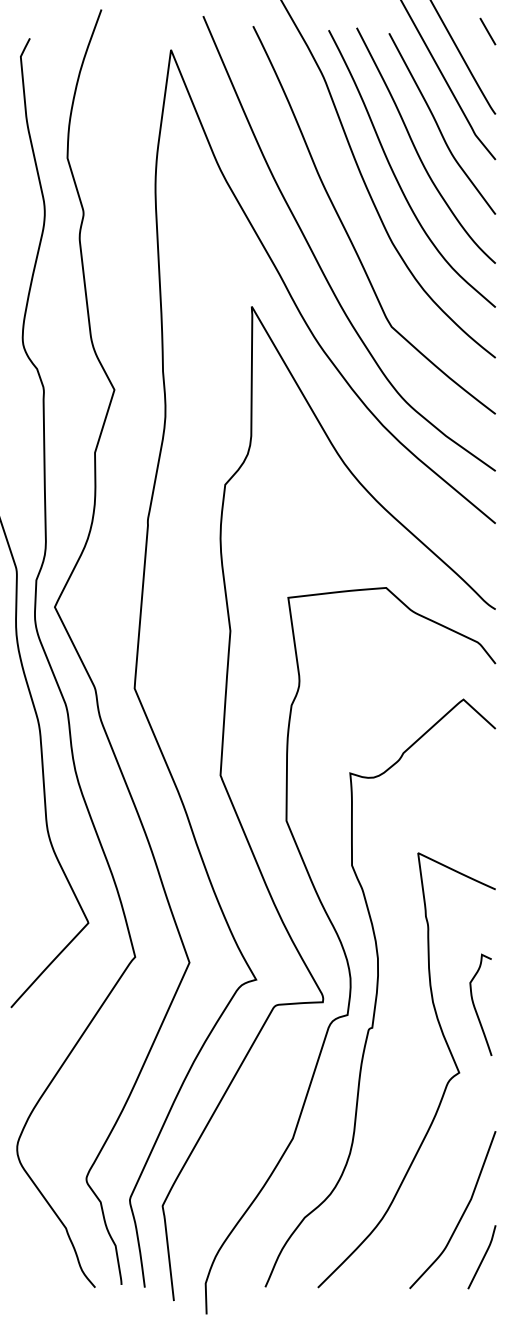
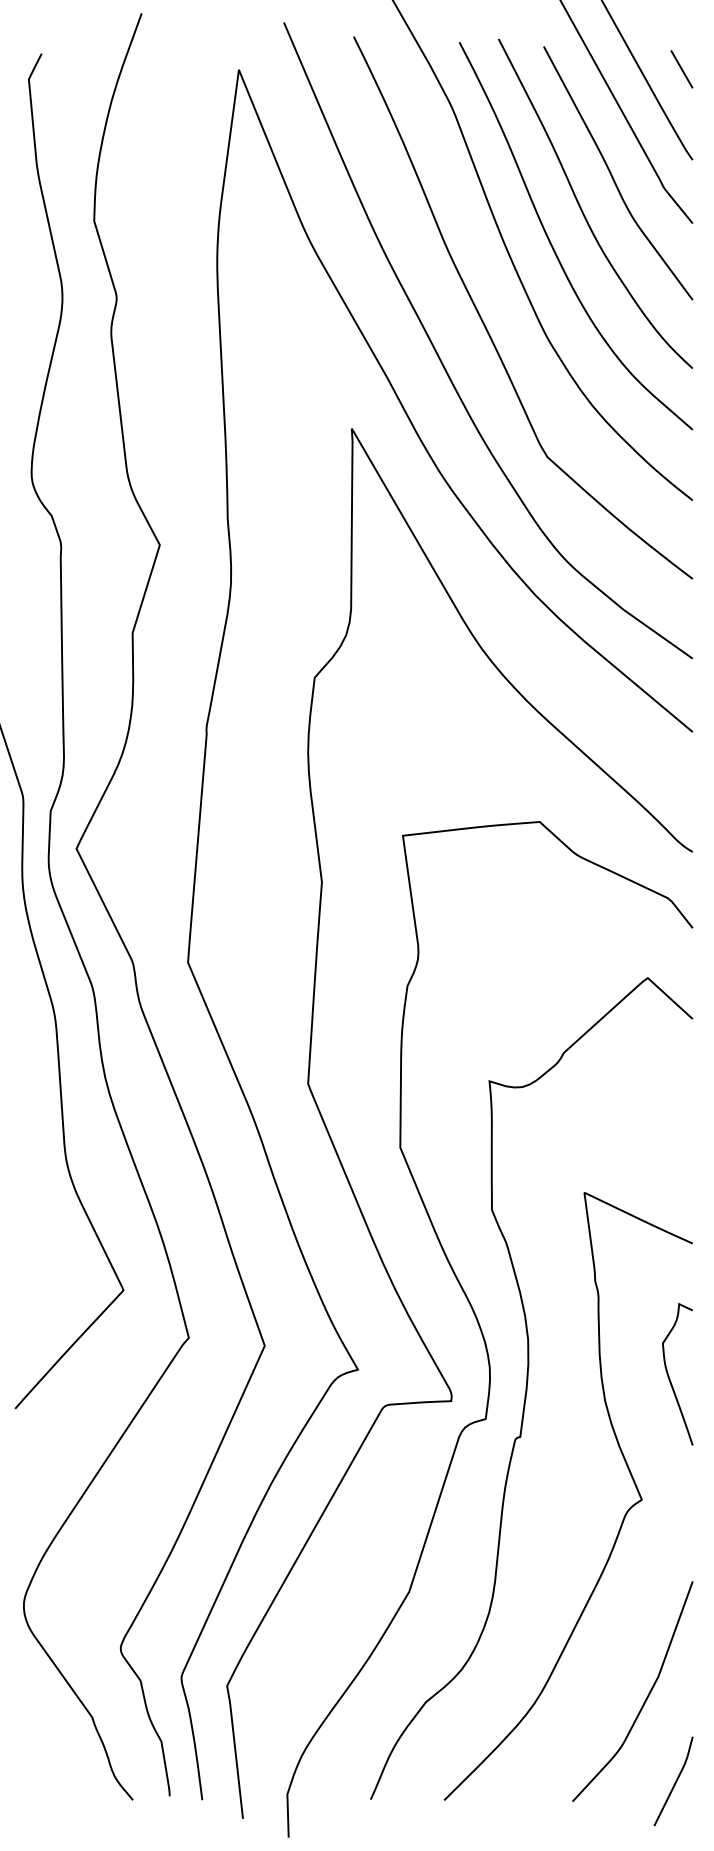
line: (487, 31) -> (681, 69), moved
curve: (475, 1006) -> (670, 1376), moved
curve: (482, 1257) -> (674, 1781), moved

